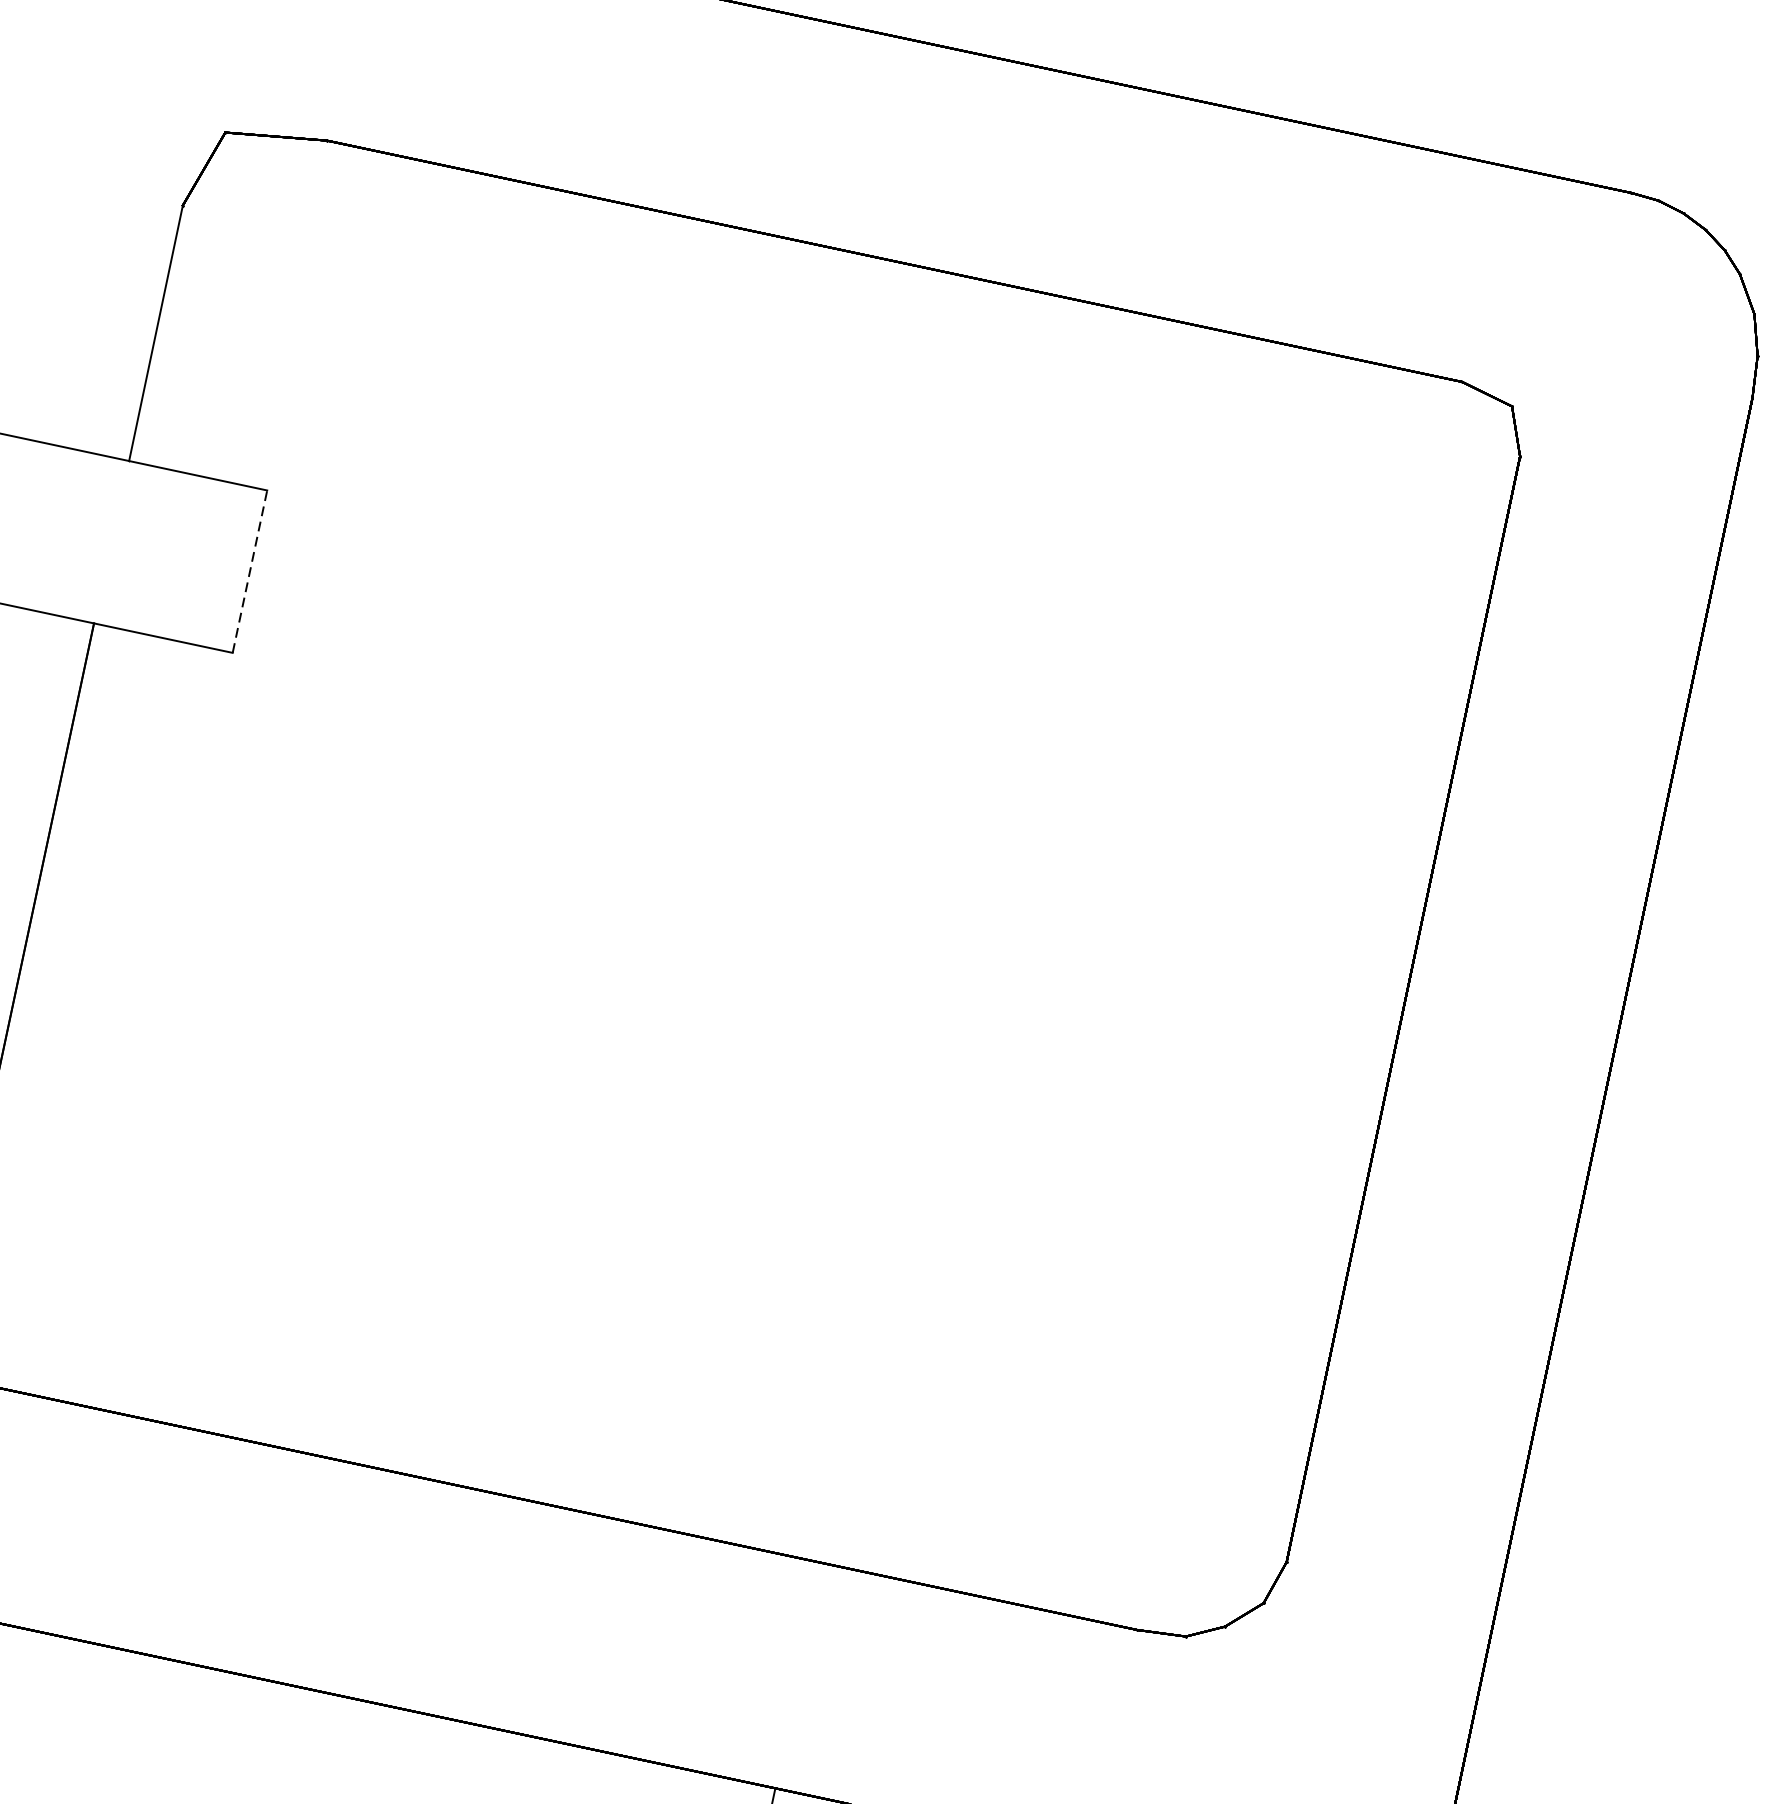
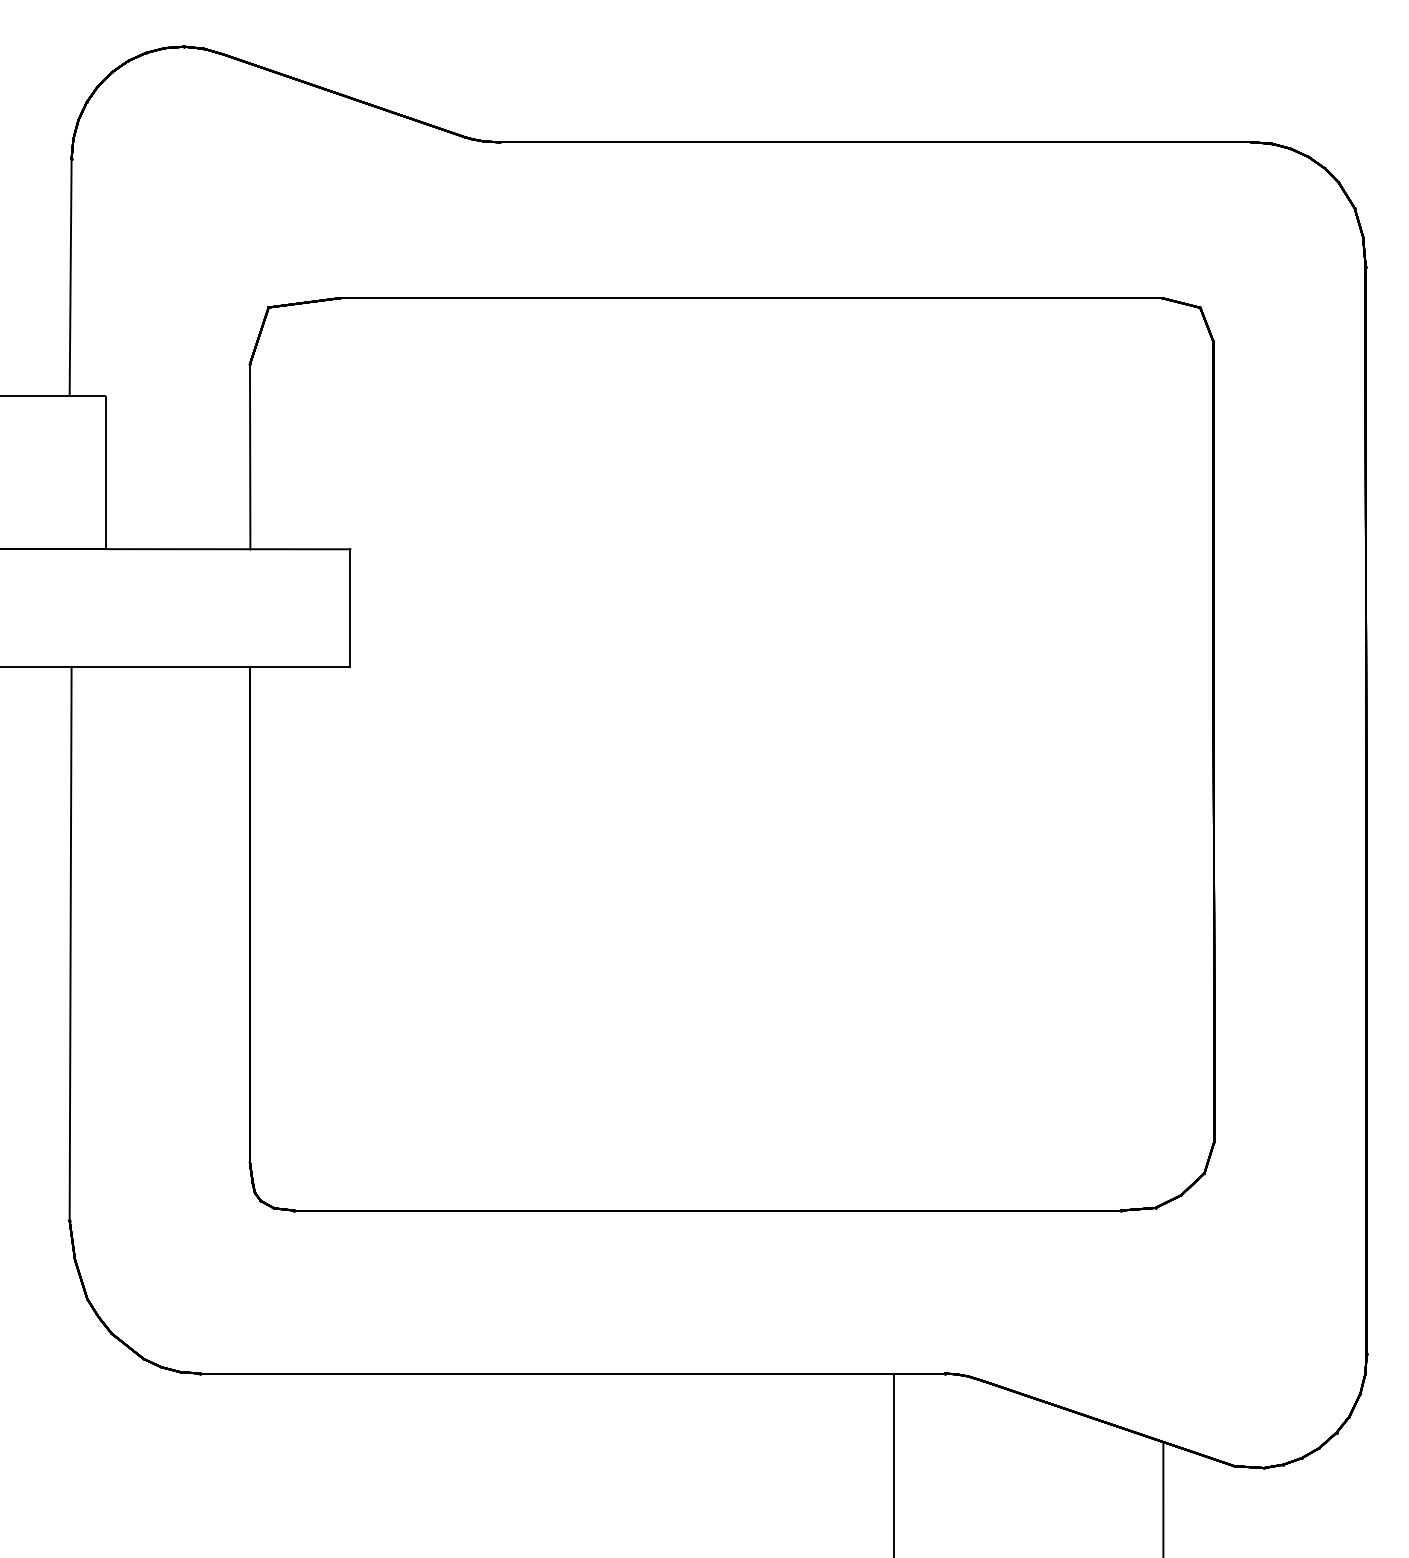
line: (250, 572) -> (350, 608), dashed -> solid

